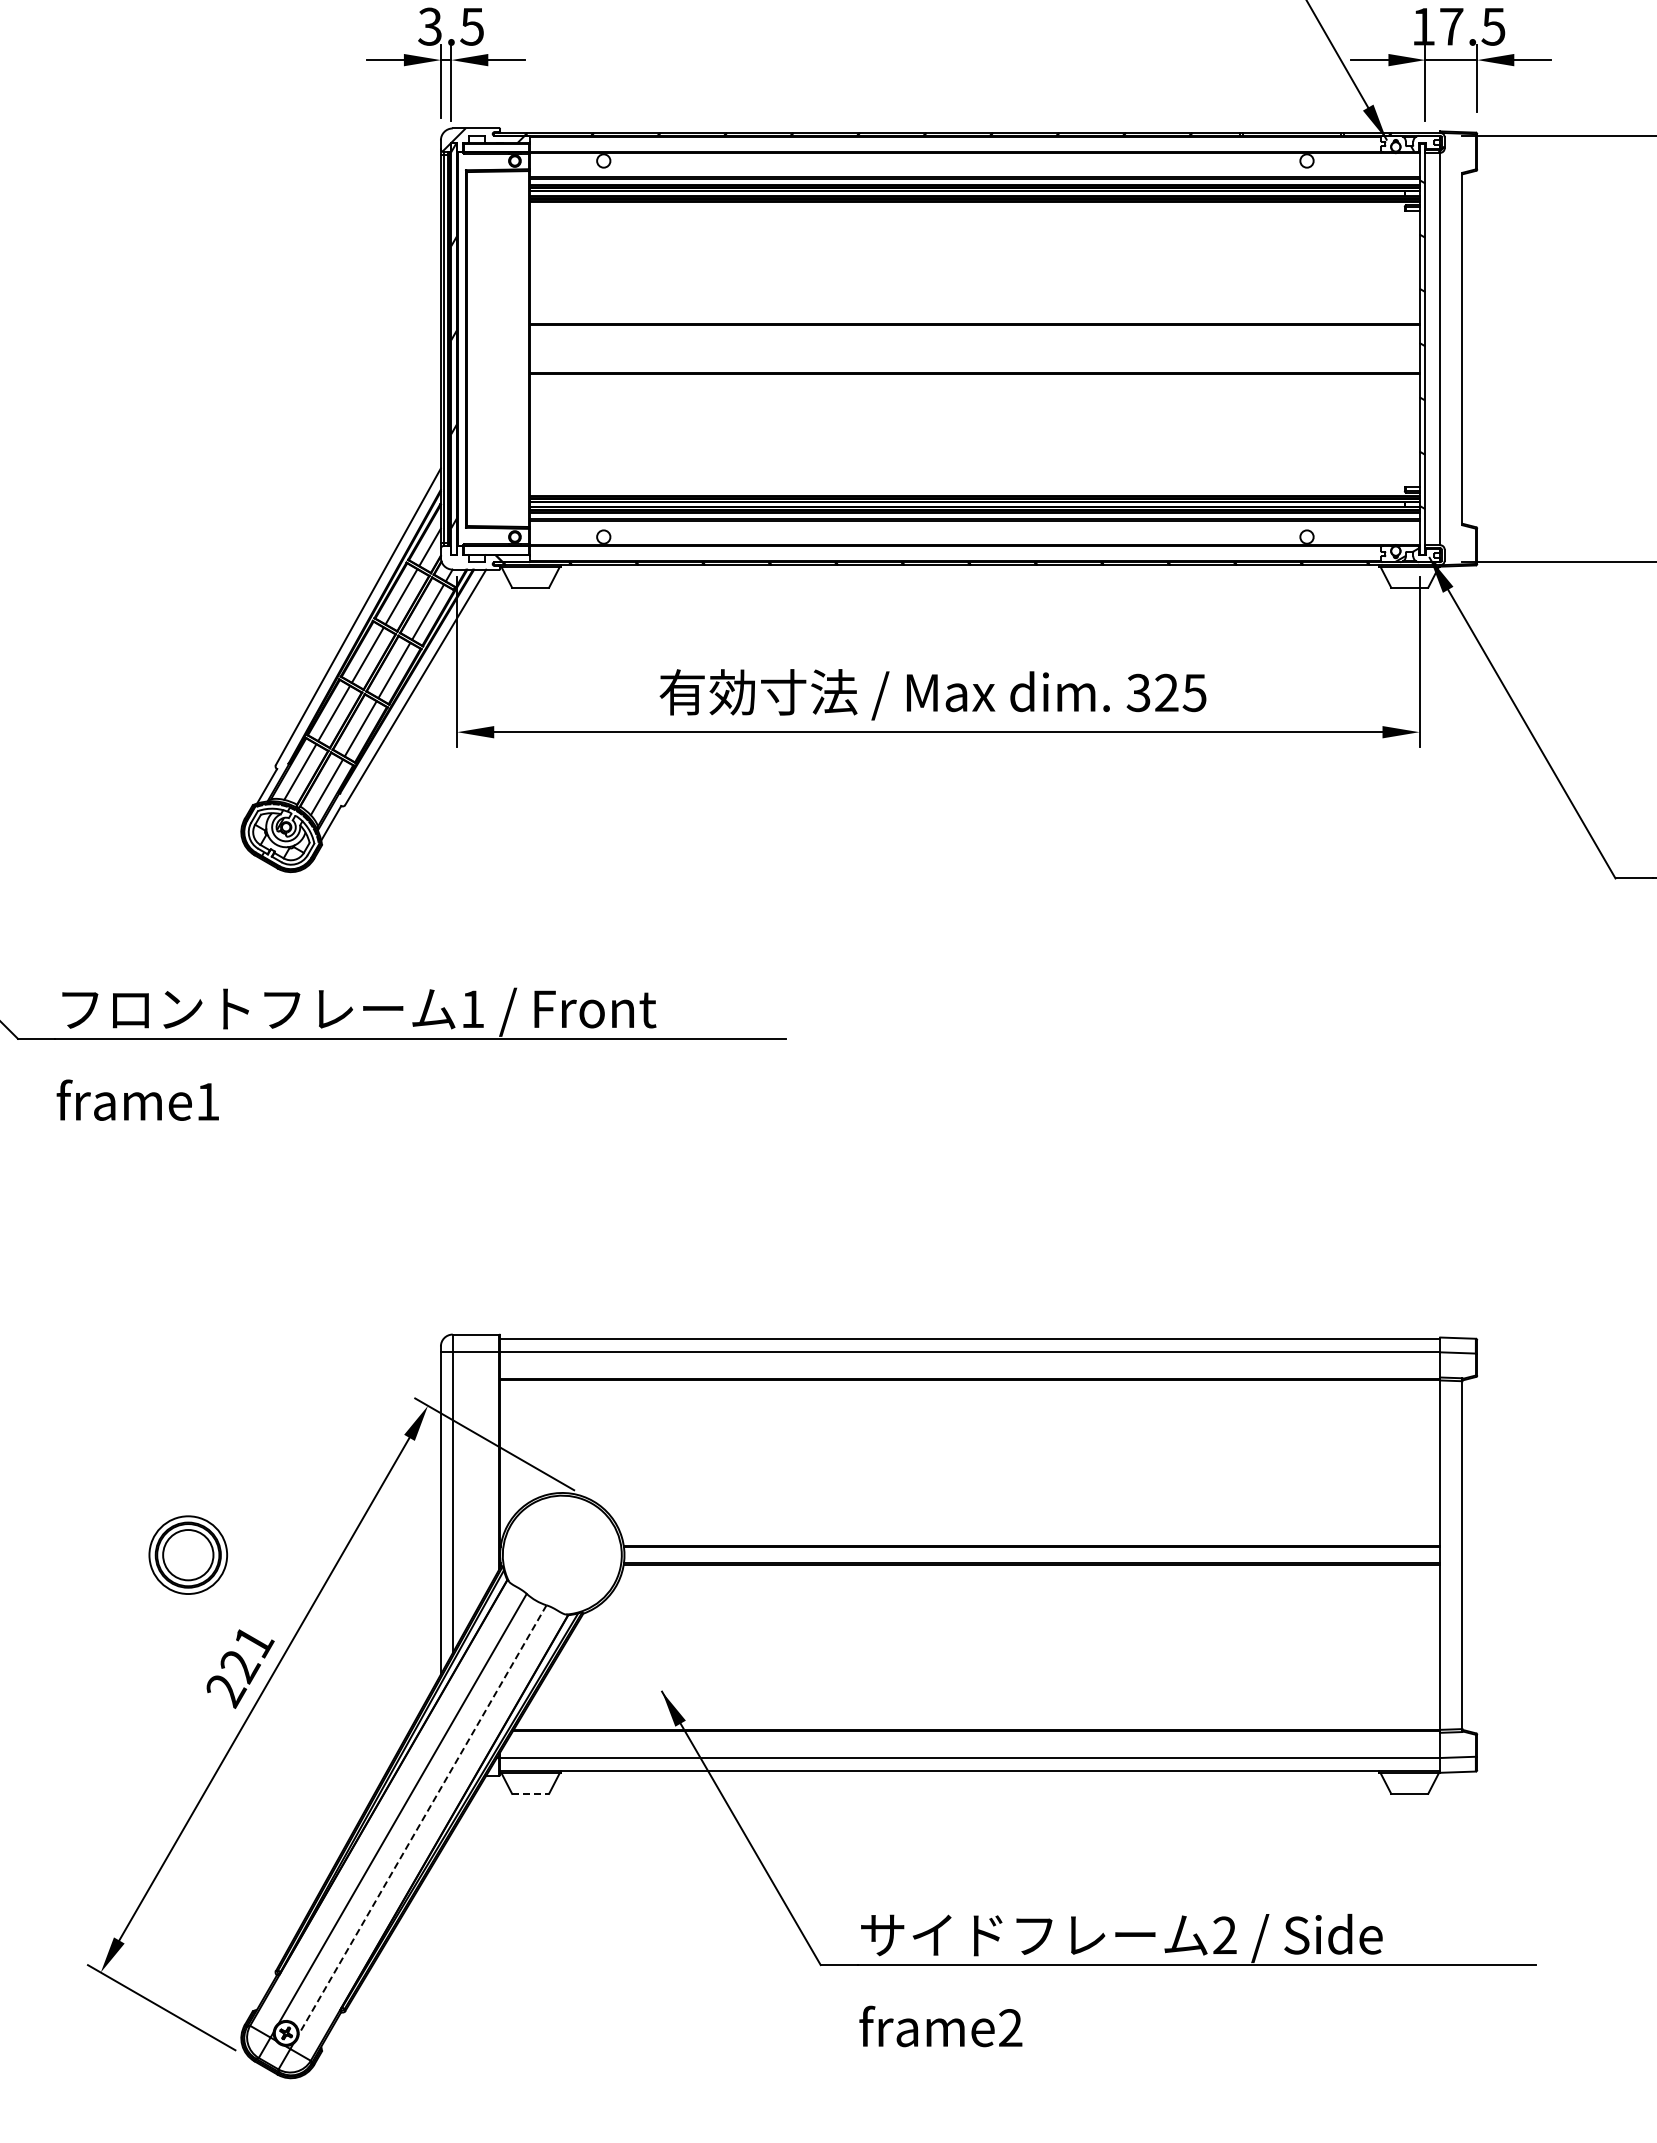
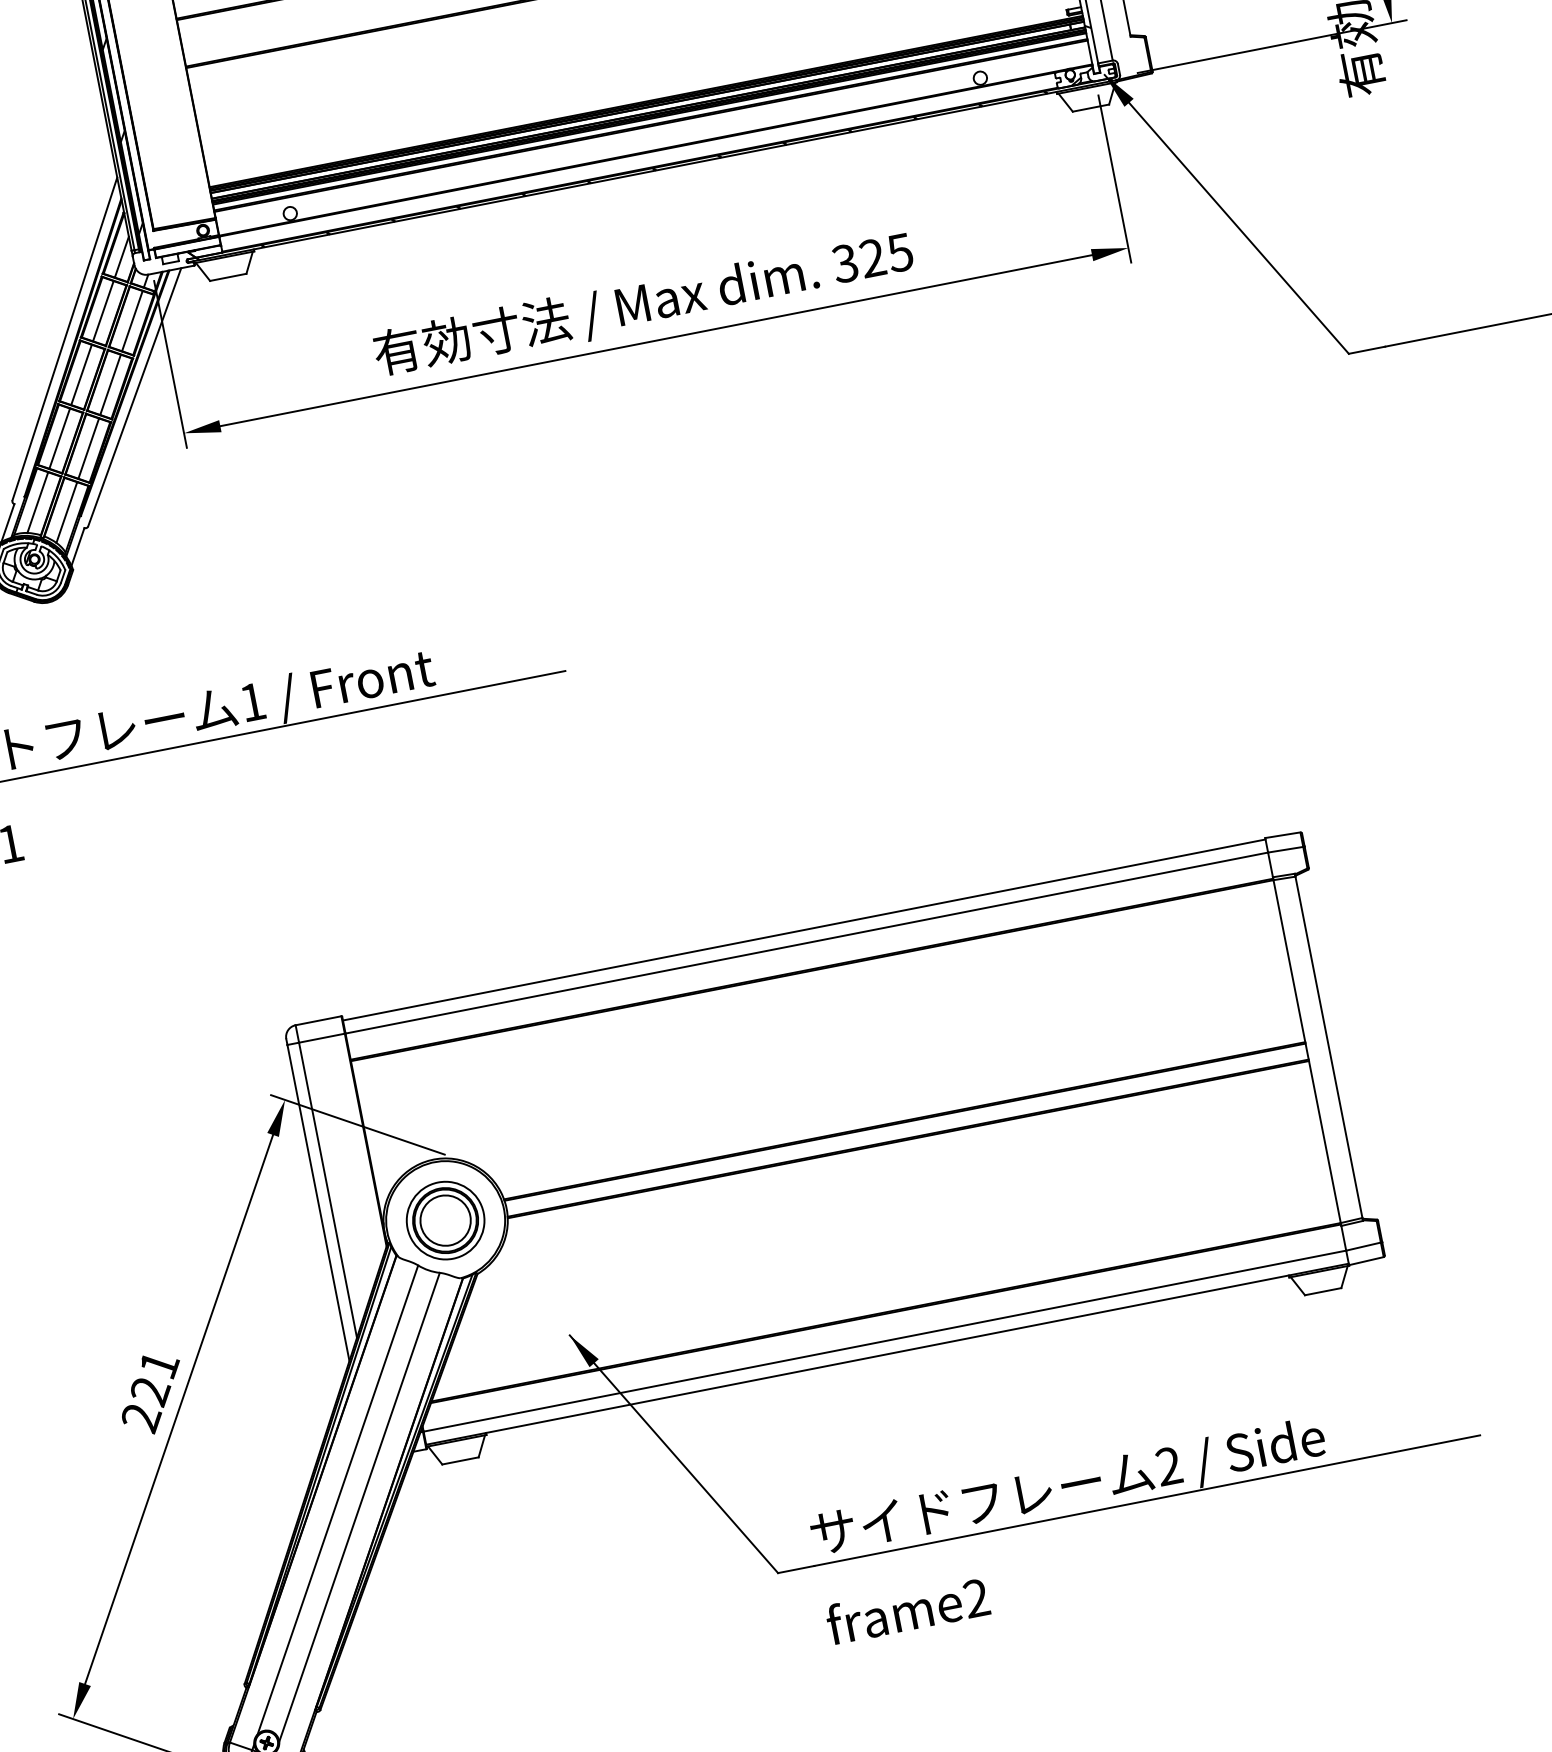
part: (188, 1554) -> (445, 1219), moved
line: (530, 1793) -> (460, 1460), dashed -> solid
line: (422, 1819) -> (359, 1506), dashed -> solid

